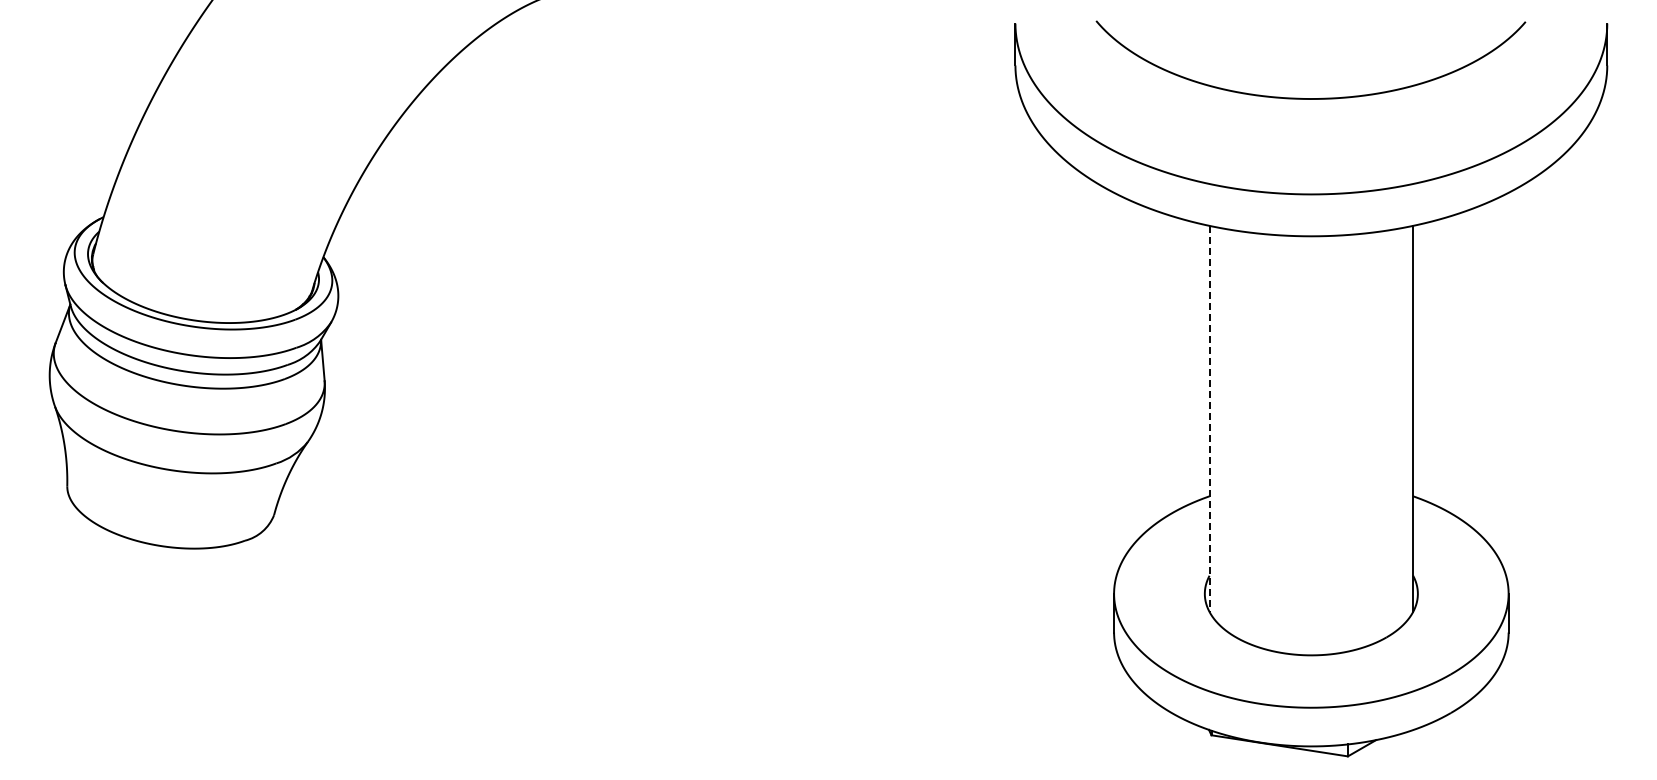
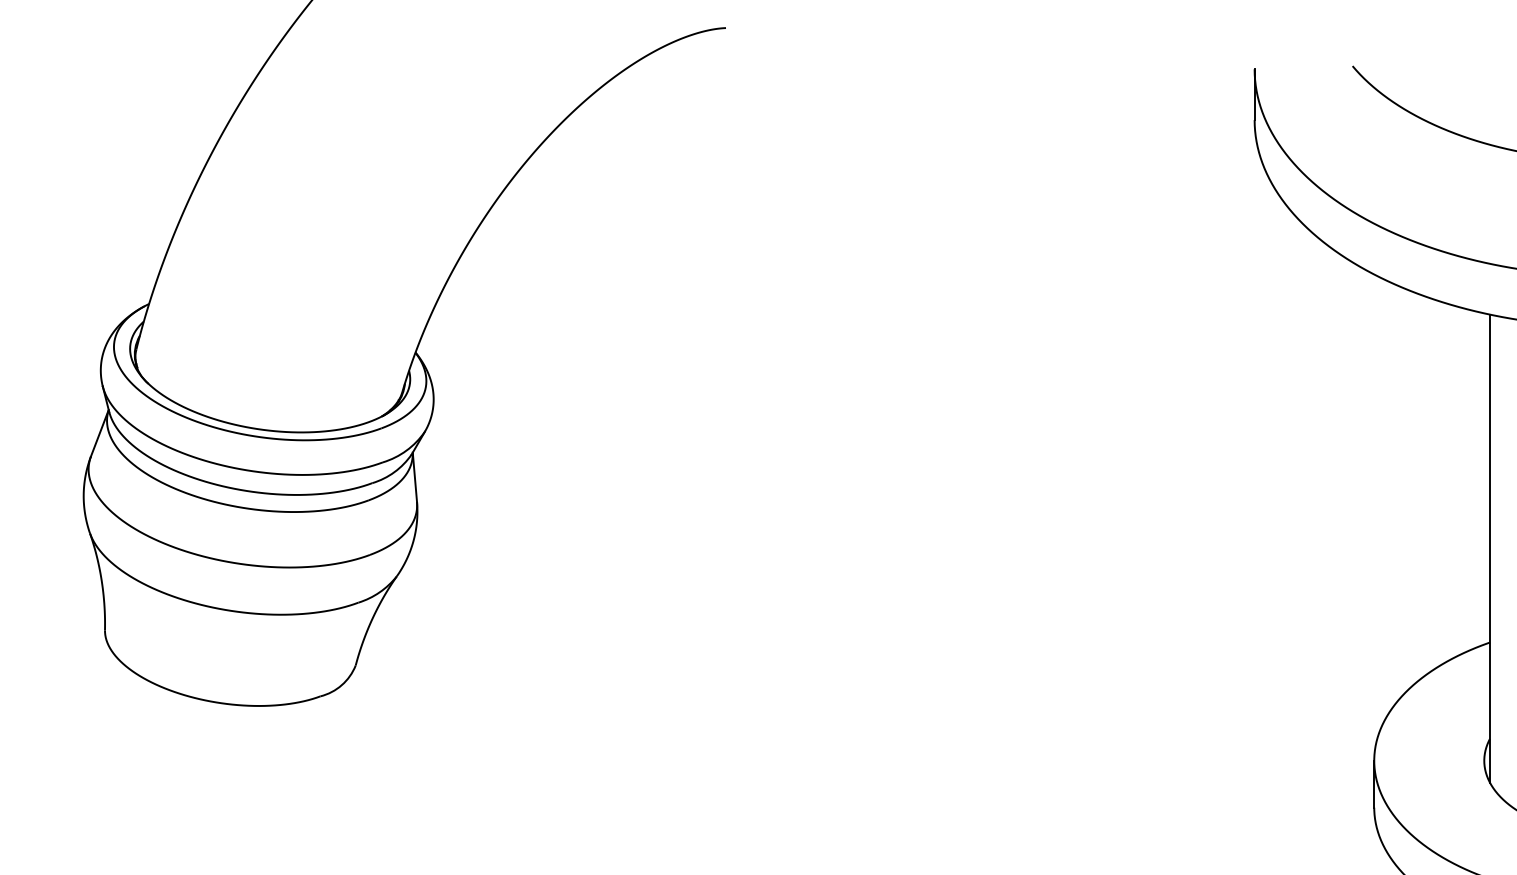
line: (1209, 419) -> (1489, 549), dashed -> solid

